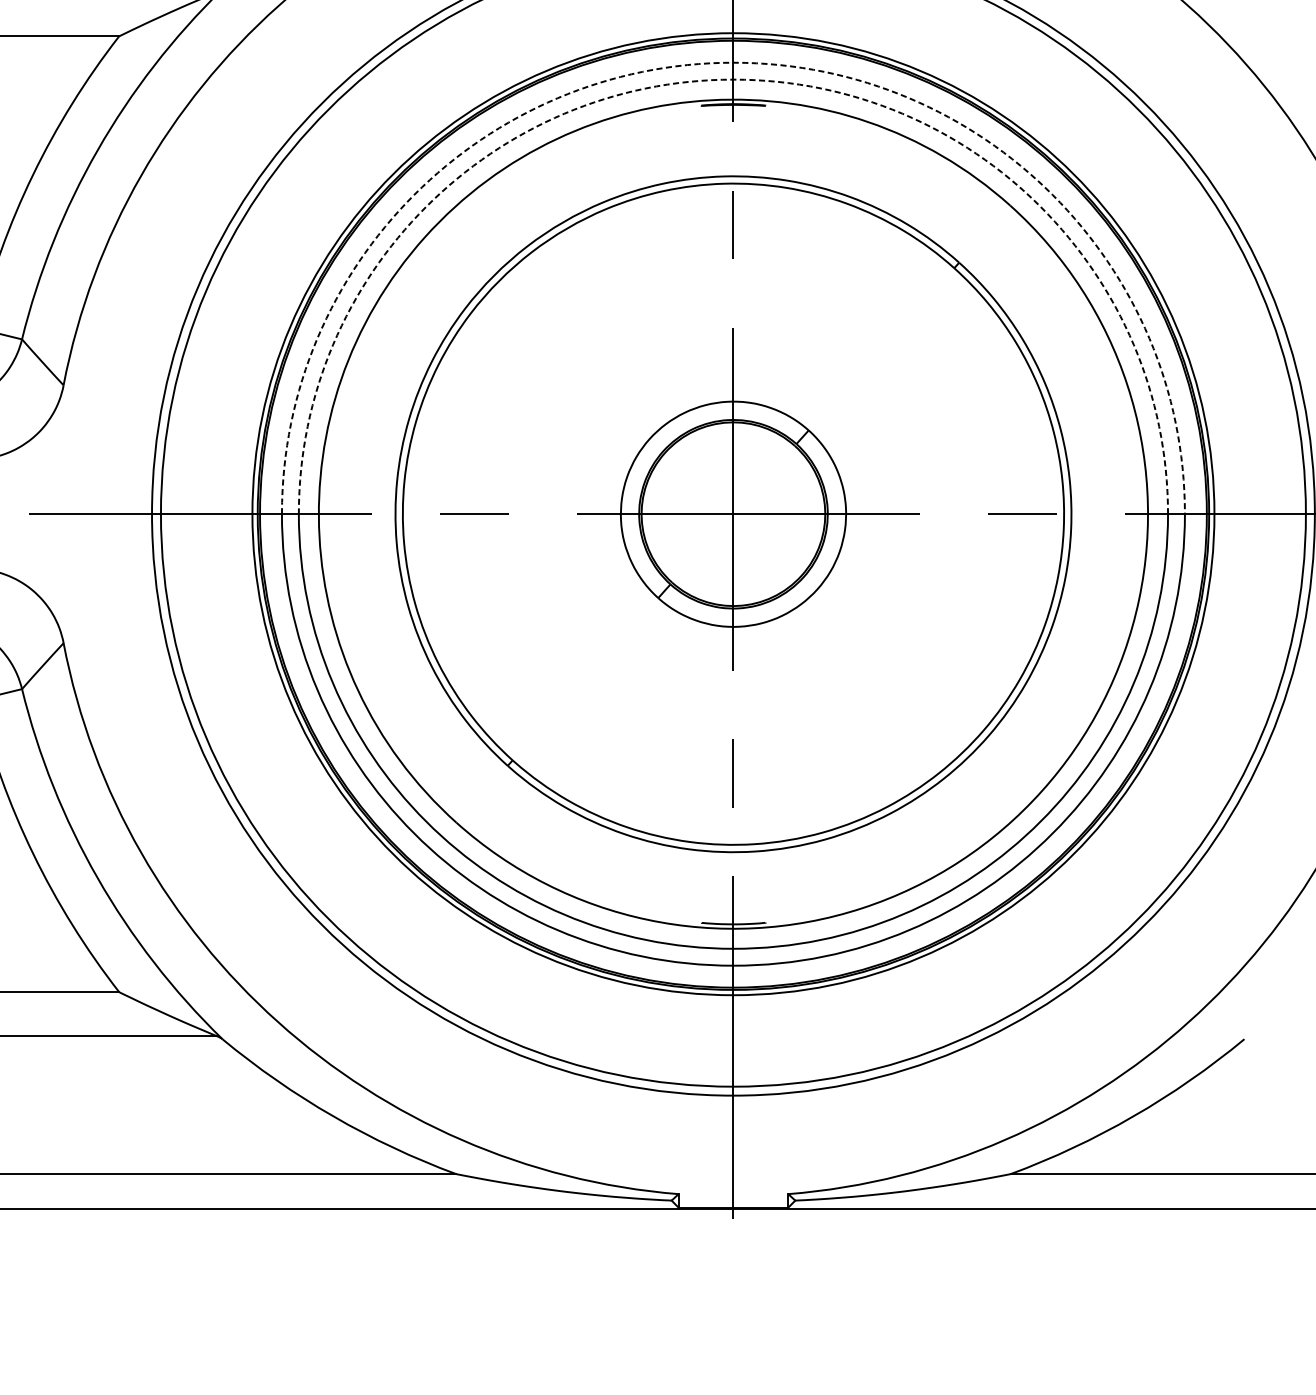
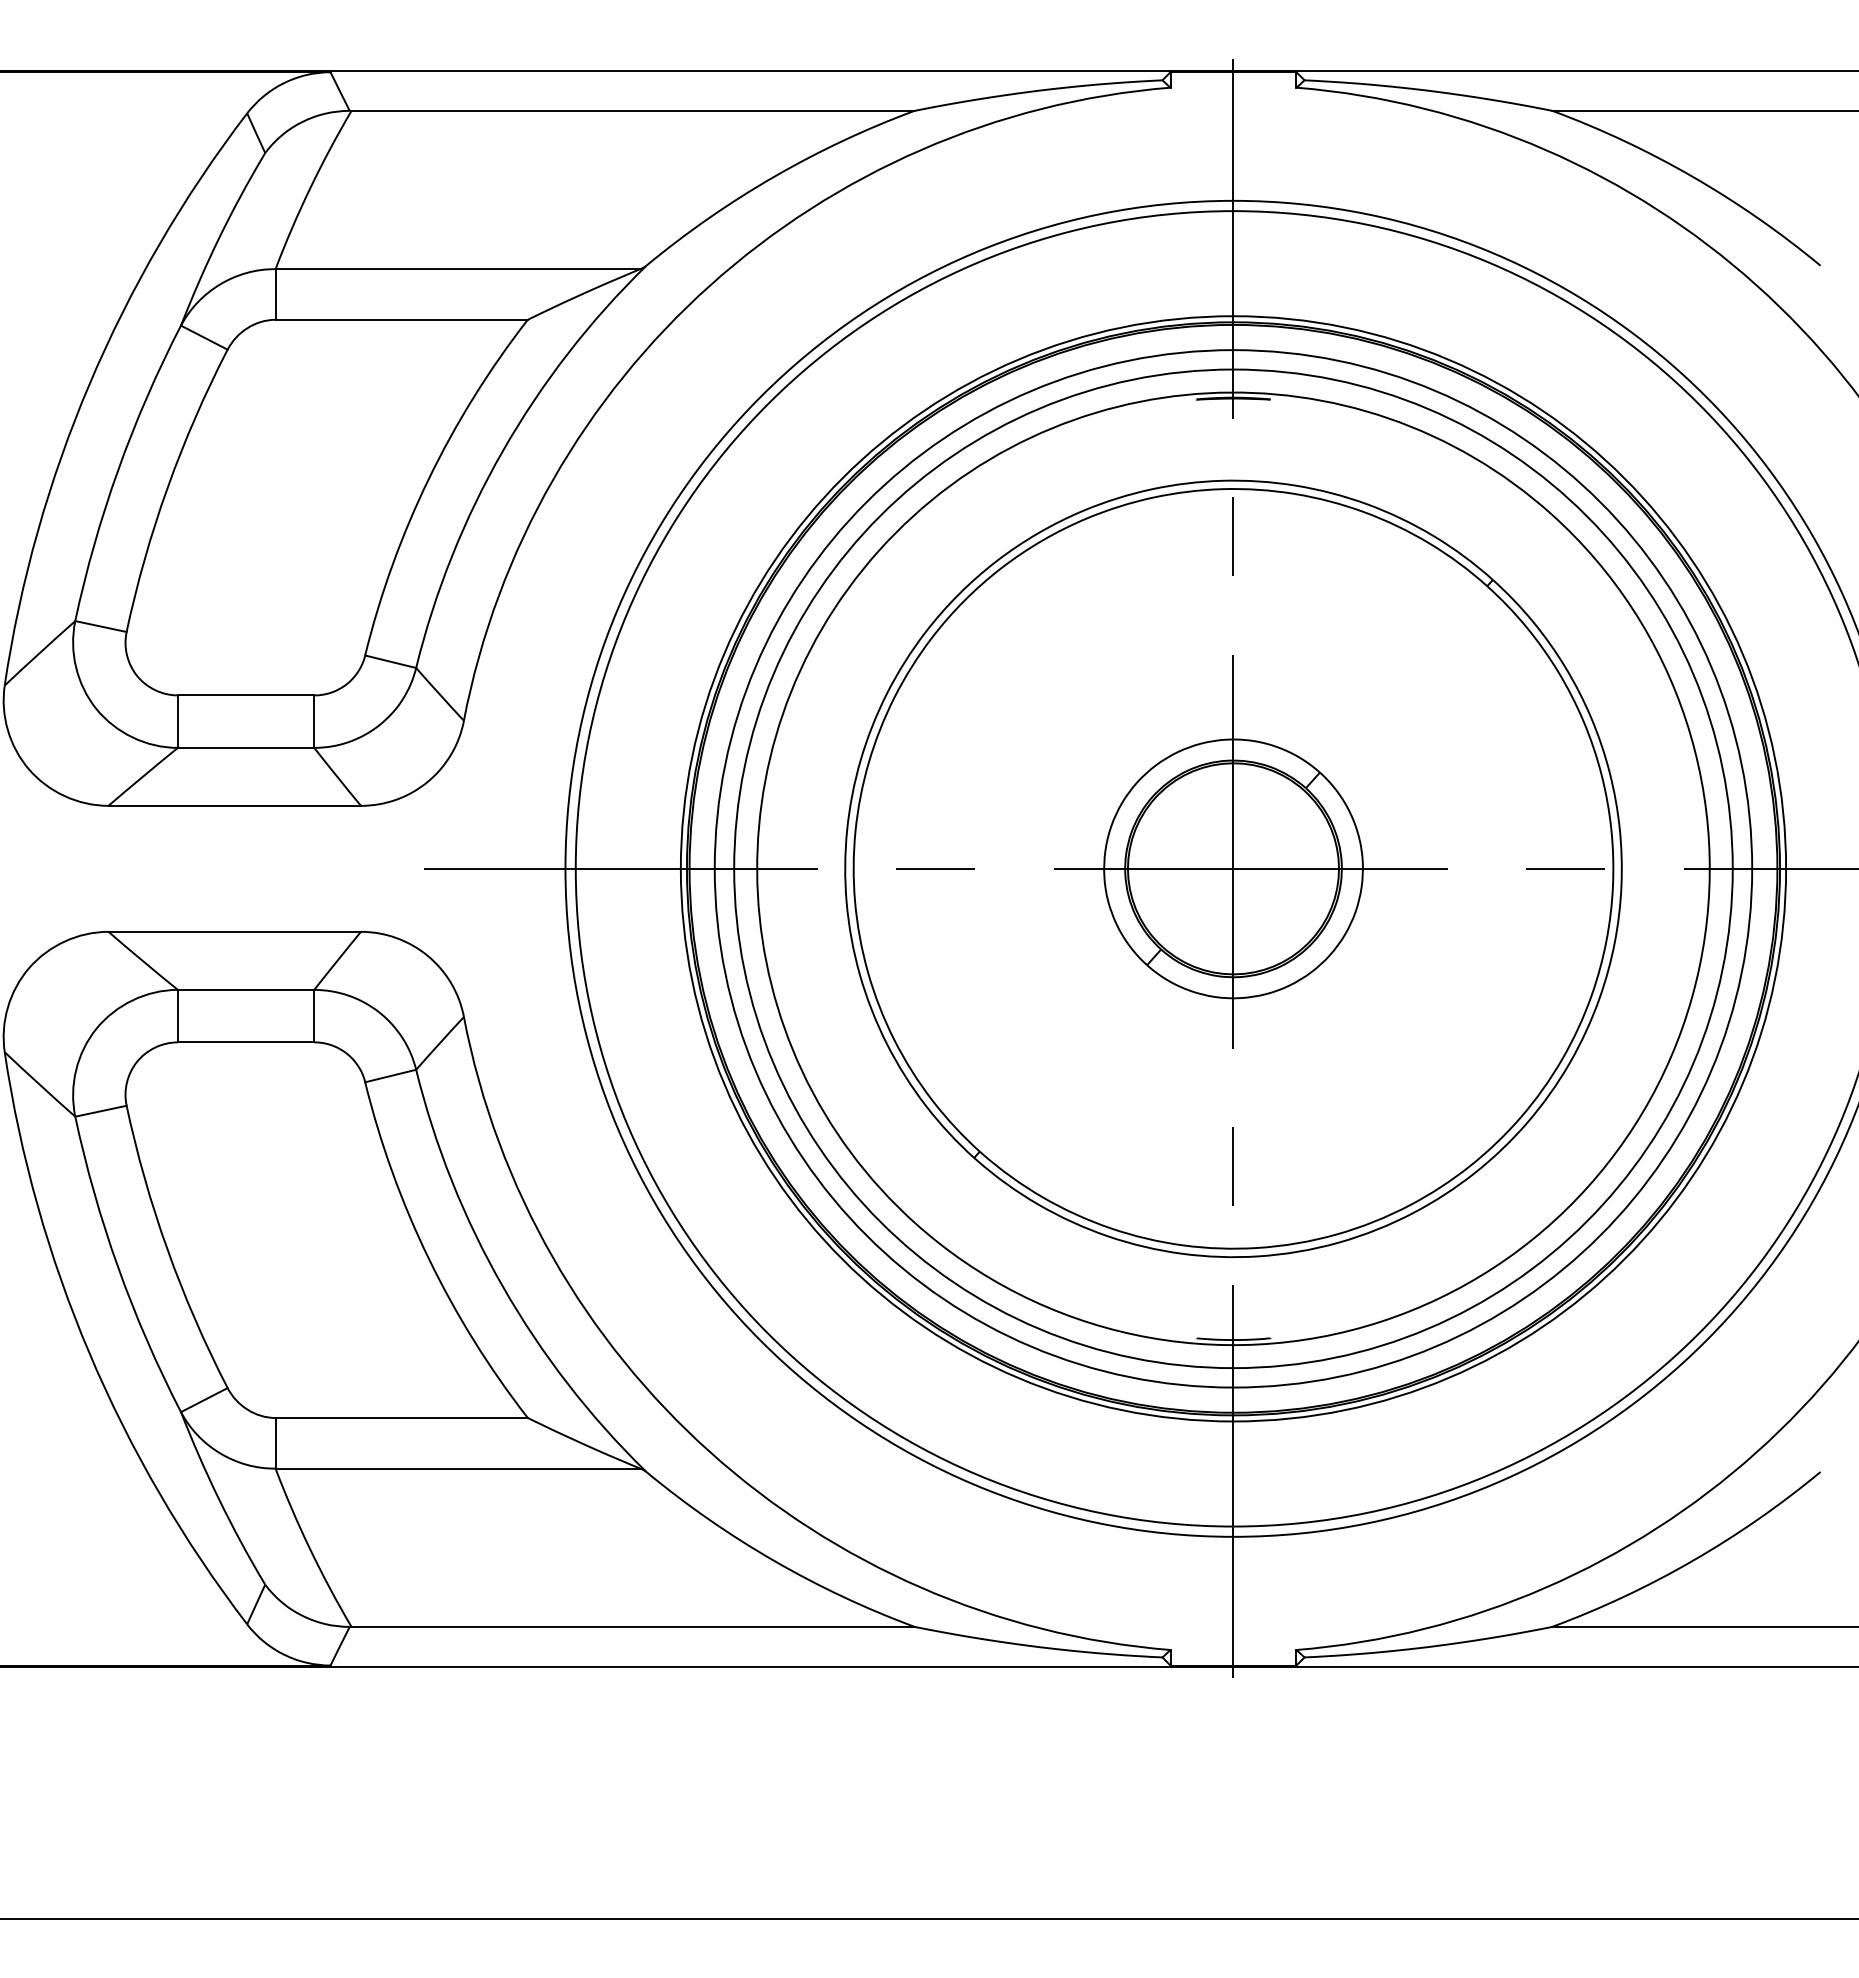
arc: (733, 63) -> (1233, 350), dashed -> solid
arc: (733, 79) -> (1233, 369), dashed -> solid

